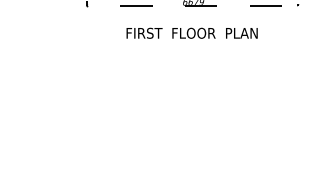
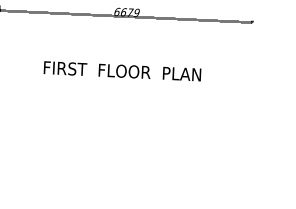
text: (191, 32) -> (121, 70), moved

